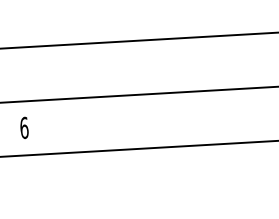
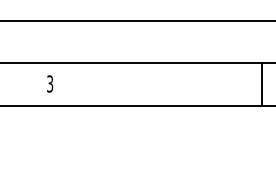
text: (24, 127) -> (50, 83), 6 -> 3

